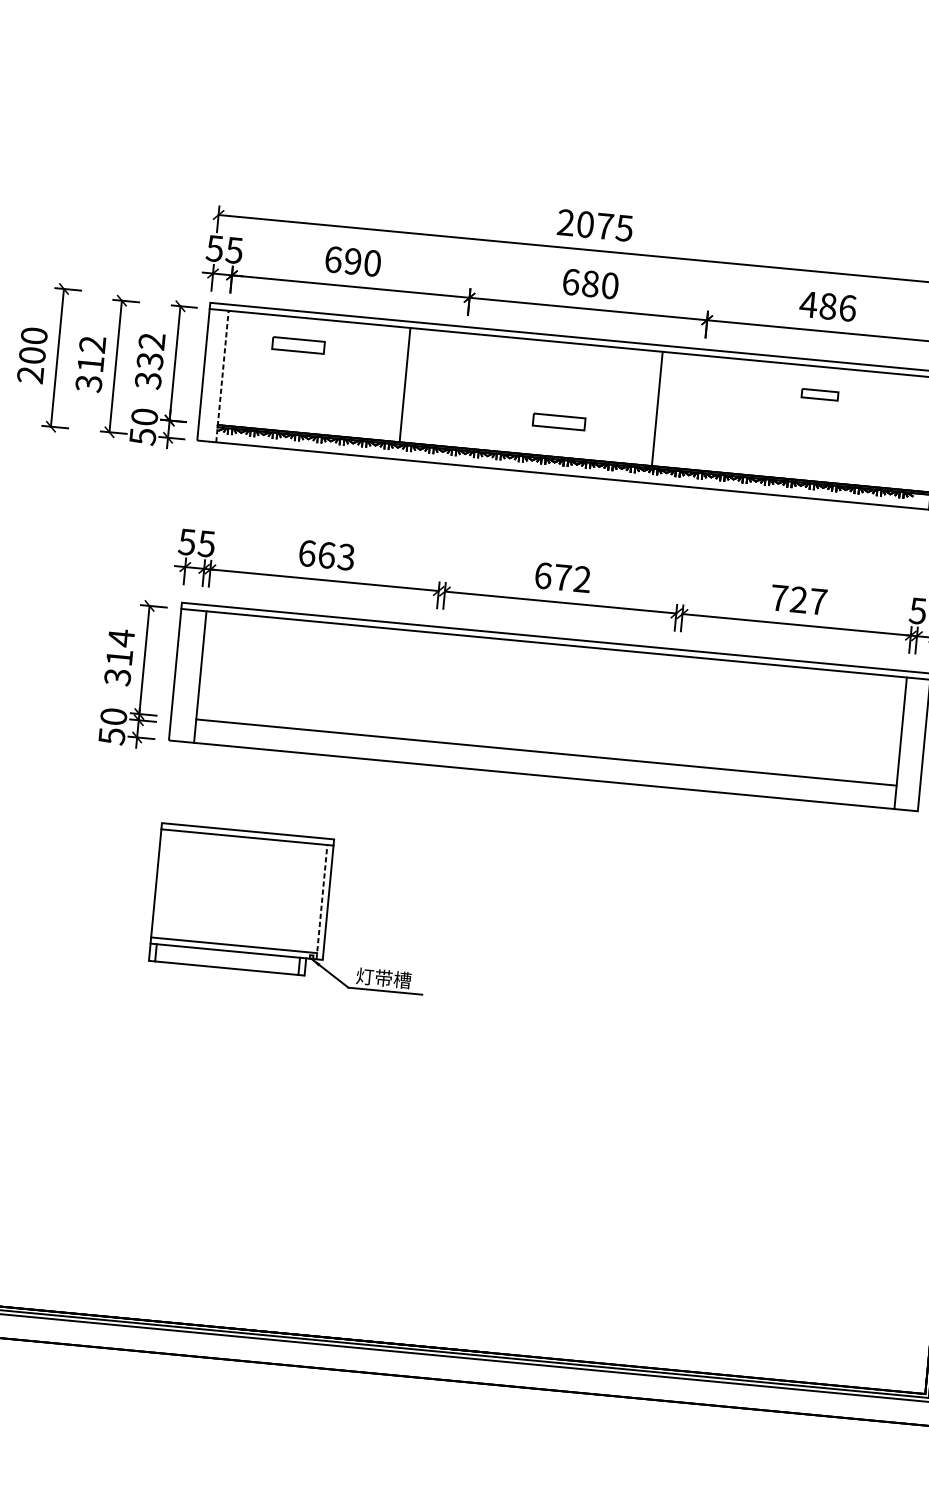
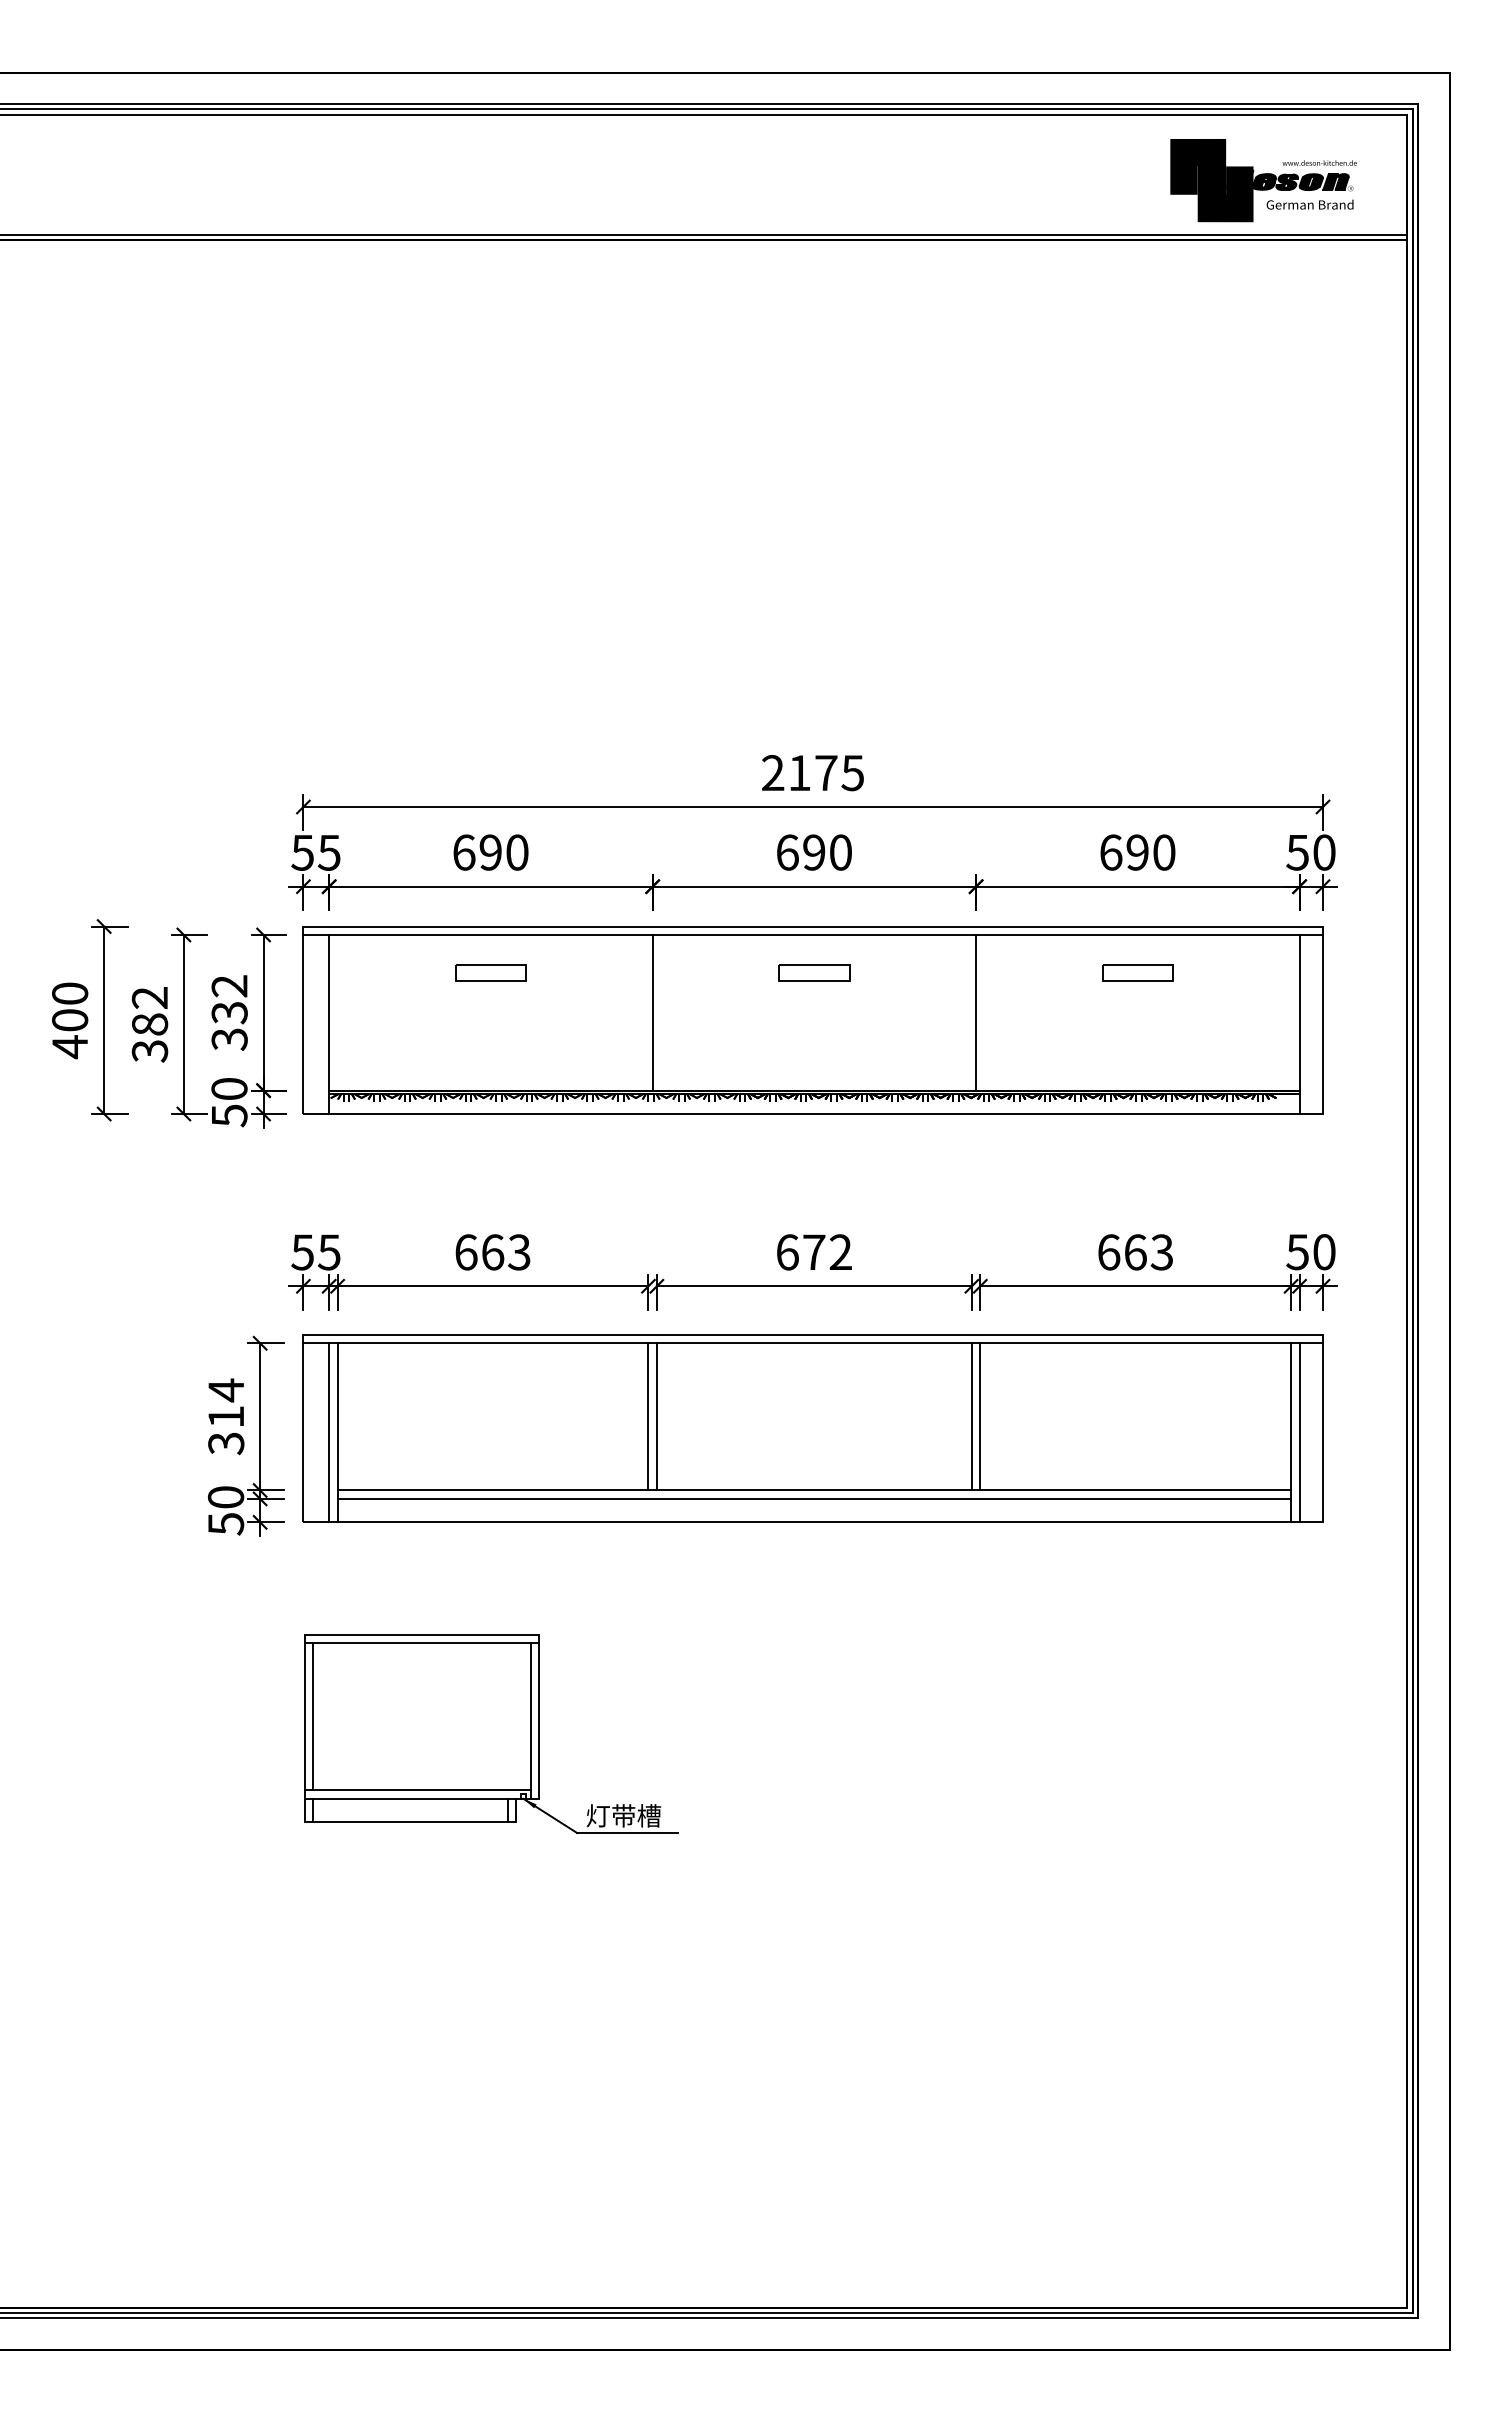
text: (585, 224) -> (799, 773), 2075 -> 2175
text: (590, 283) -> (814, 852), 680 -> 690
text: (827, 306) -> (1136, 852), 486 -> 690
part: (298, 345) -> (490, 972), moved
text: (91, 364) -> (150, 1024), 312 -> 382
text: (30, 375) -> (69, 1047), 200 -> 400
line: (222, 376) -> (329, 1024), dashed -> solid
line: (404, 384) -> (652, 1012), moved
part: (819, 394) -> (1137, 972), size x1.43
line: (657, 408) -> (976, 1012), moved
part: (559, 421) -> (814, 972), moved
text: (798, 600) -> (1135, 1252), 727 -> 663
line: (194, 676) -> (329, 1432), added
line: (429, 686) -> (648, 1416), added
line: (435, 687) -> (656, 1416), added
line: (667, 709) -> (971, 1416), added
line: (673, 709) -> (980, 1416), added
line: (906, 743) -> (1299, 1432), added
line: (545, 758) -> (814, 1498), added
line: (162, 883) -> (313, 1716), added
line: (321, 902) -> (530, 1721), dashed -> solid

